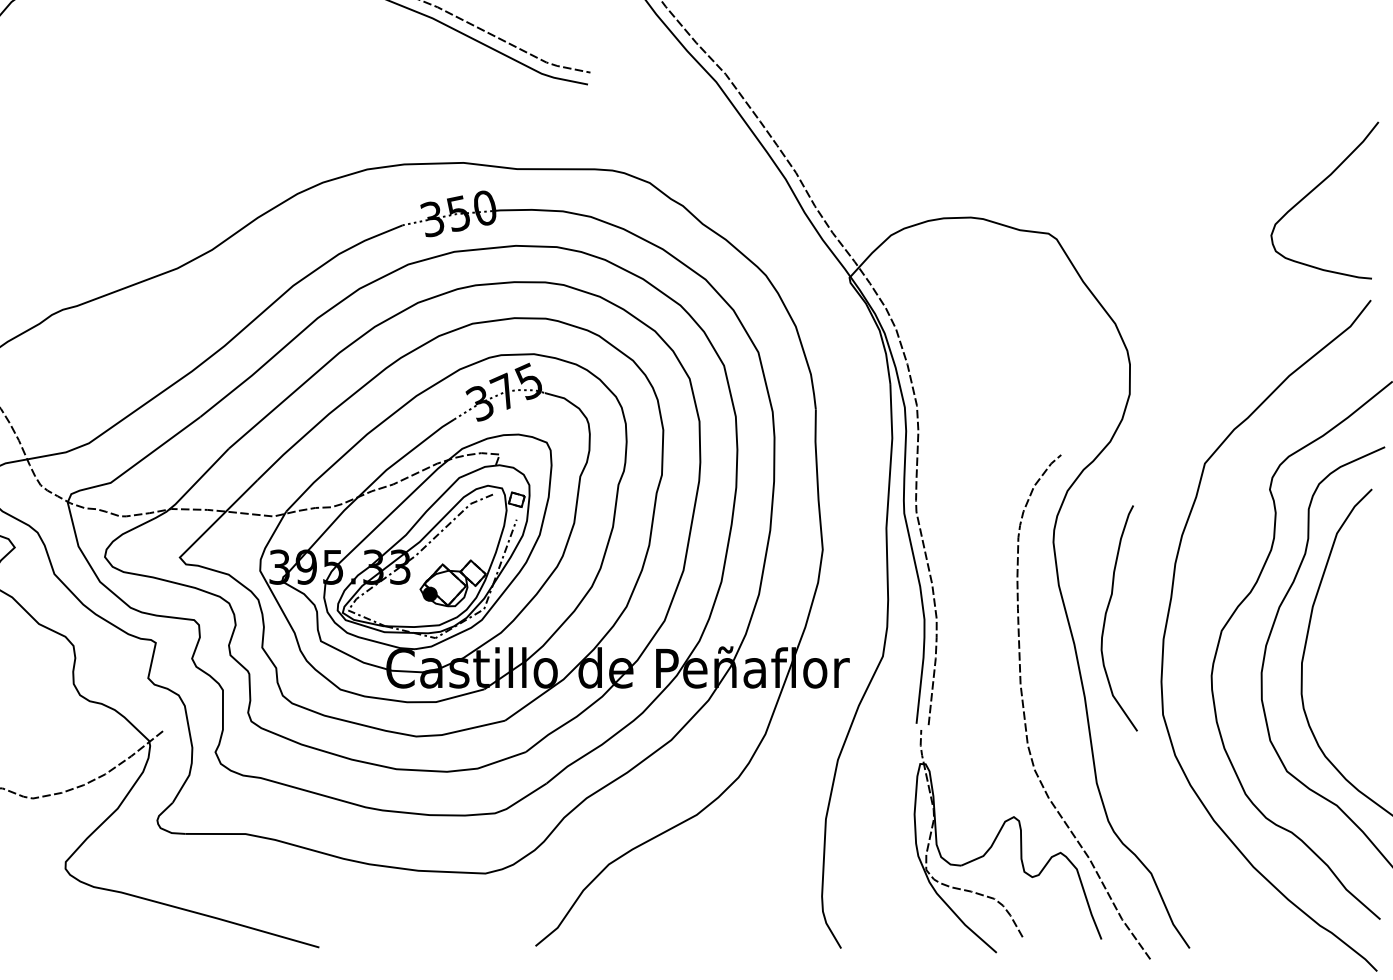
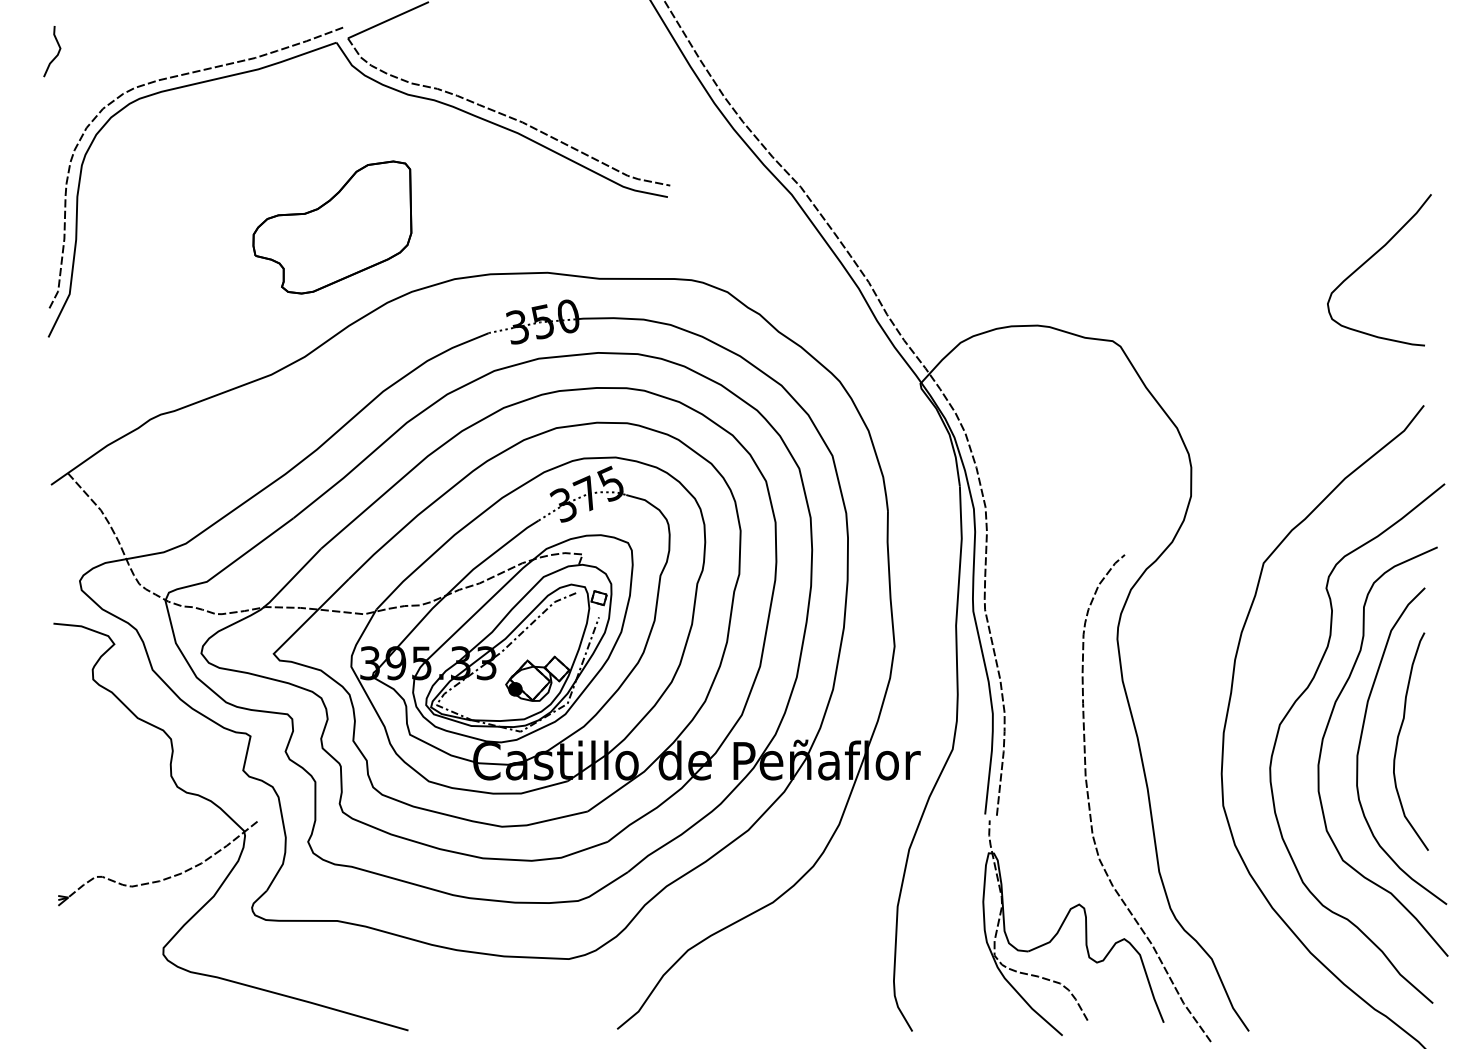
part: (240, 115) -> (332, 227), added
curve: (1314, 190) -> (1369, 260), moved
curve: (1106, 618) -> (1398, 741), moved

